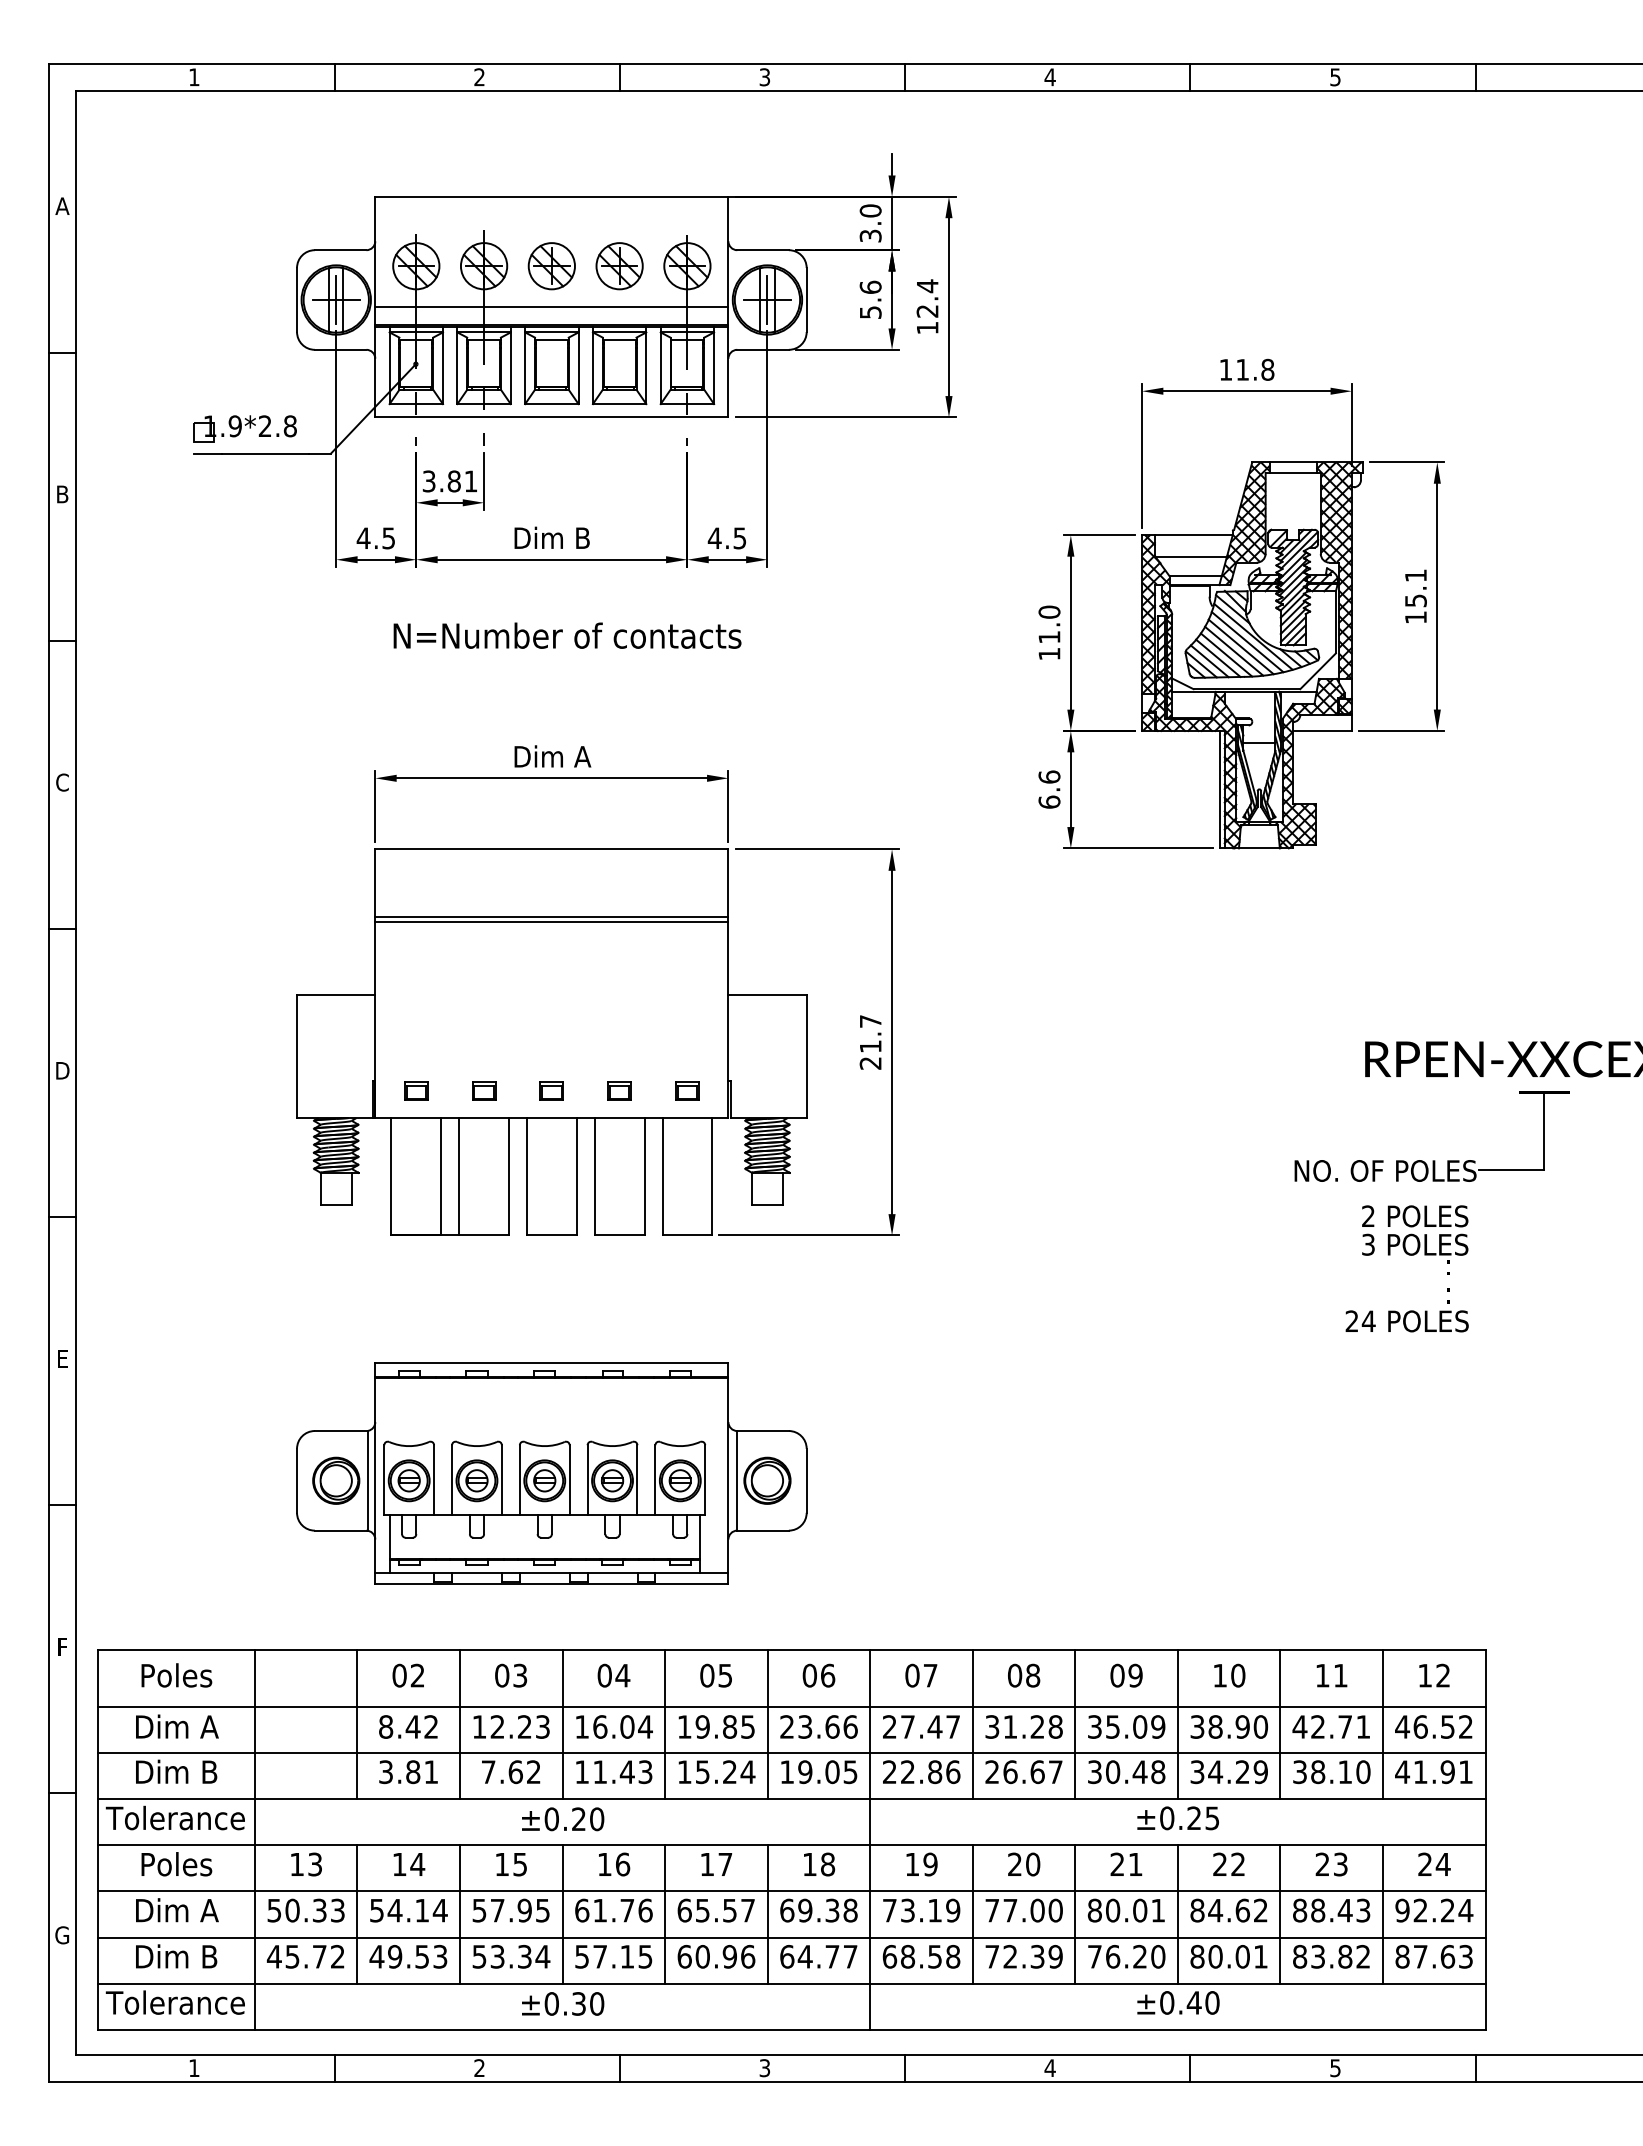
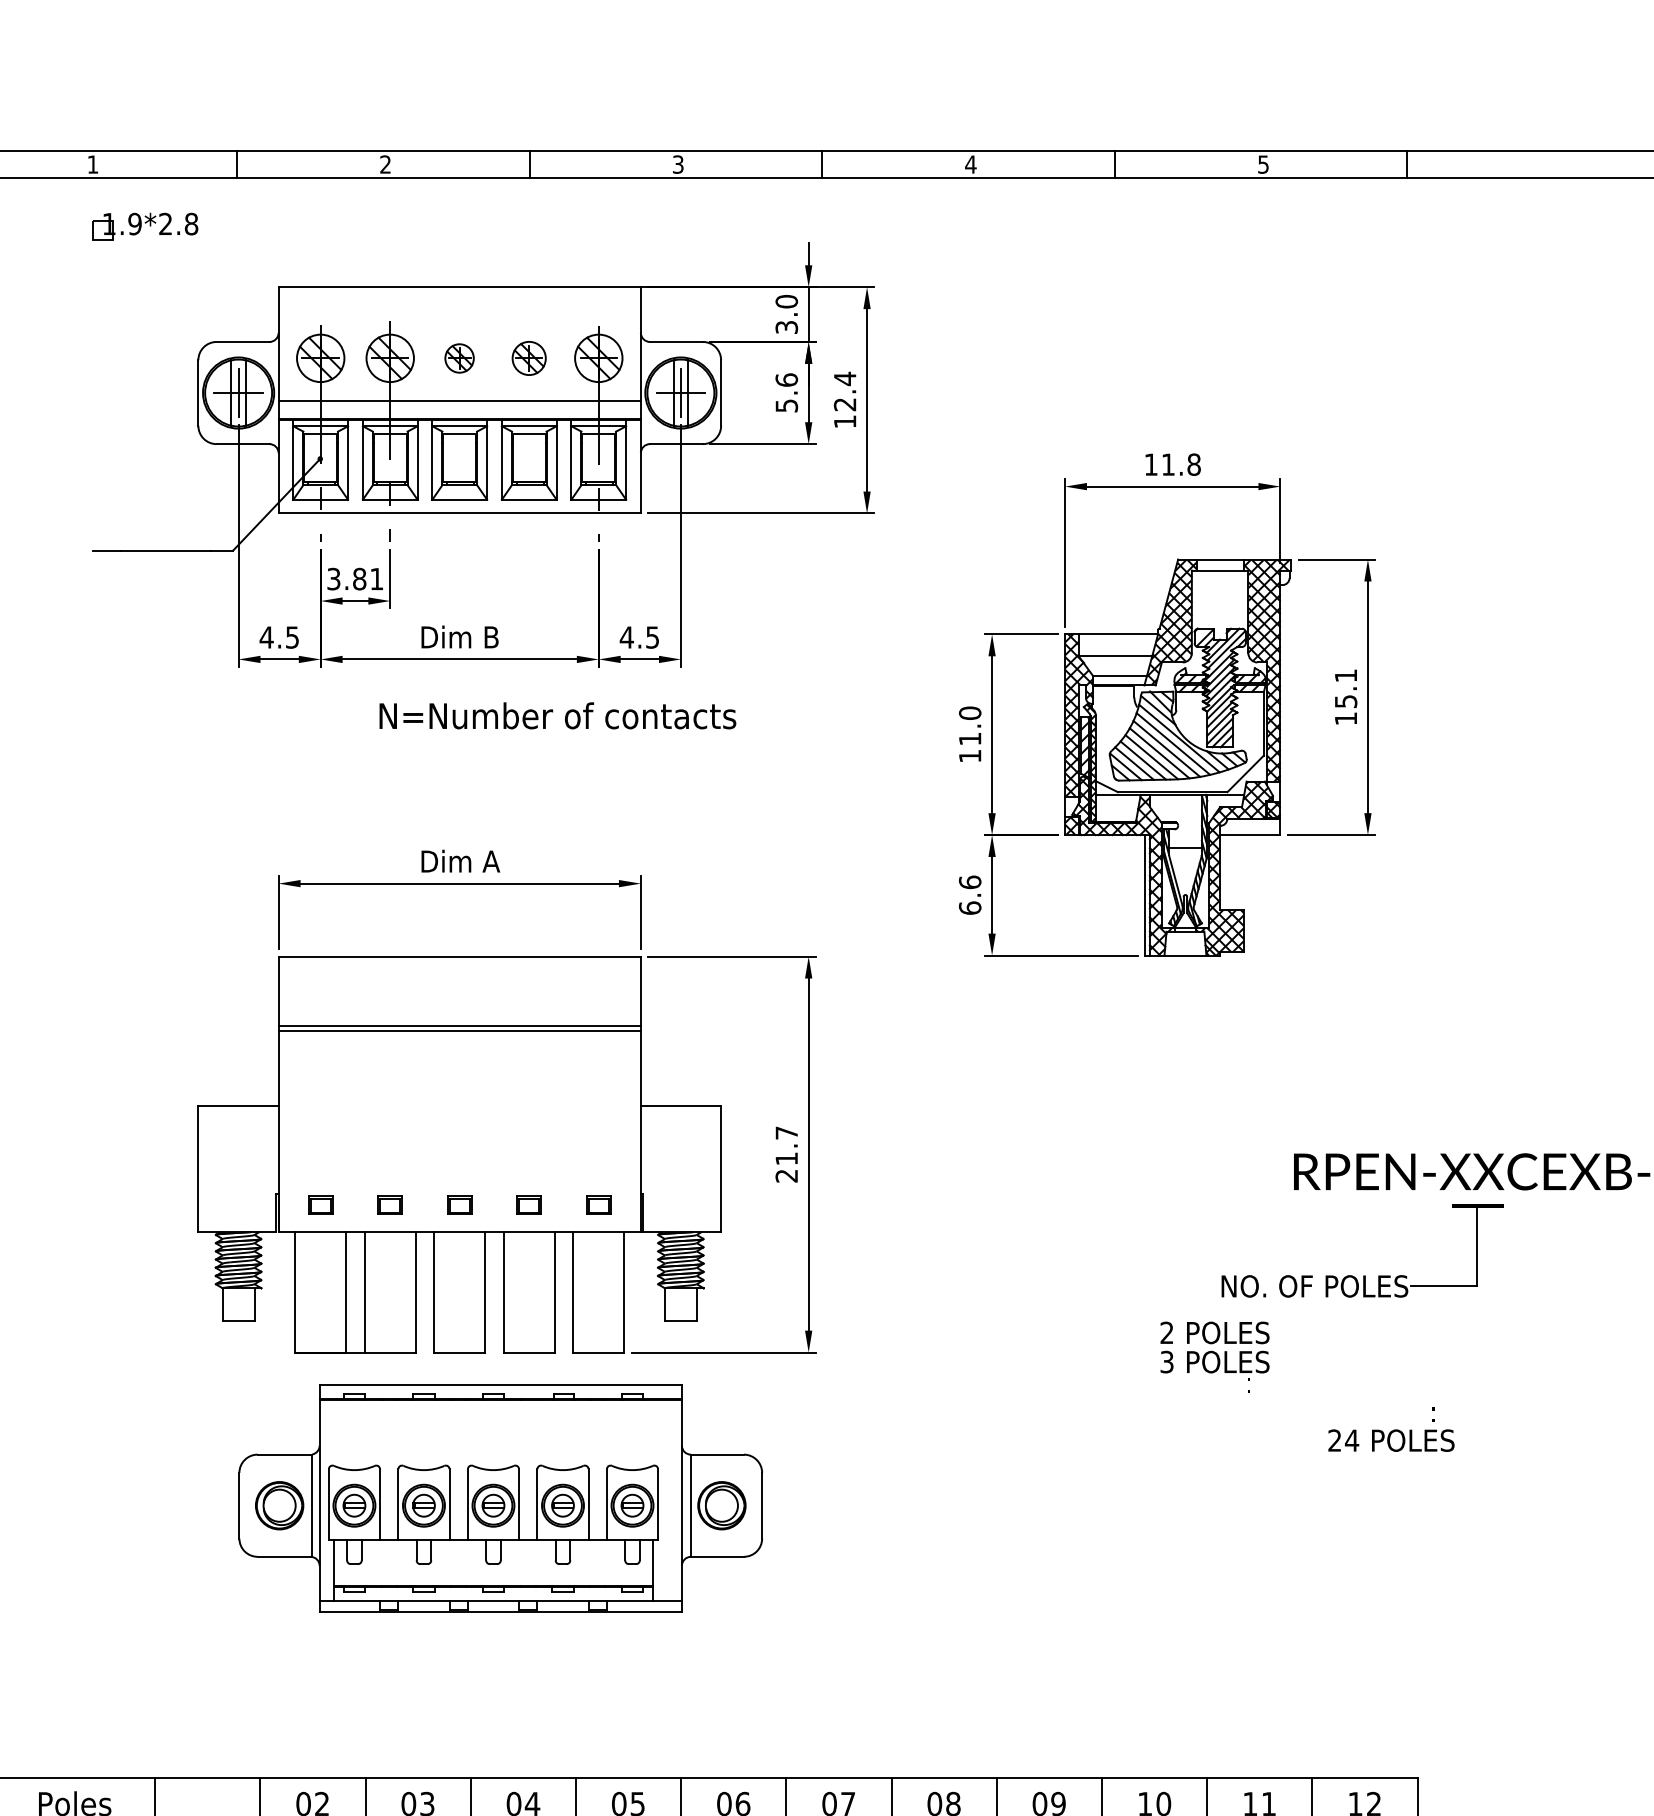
part: (551, 266) -> (459, 358), size x0.6
part: (619, 266) -> (529, 358), size x0.7
part: (244, 428) -> (144, 226), moved
text: (567, 635) -> (557, 715), moved
text: (1415, 1239) -> (1215, 1356), moved
text: (1406, 1310) -> (1390, 1429), moved
part: (551, 1473) -> (500, 1498), moved

